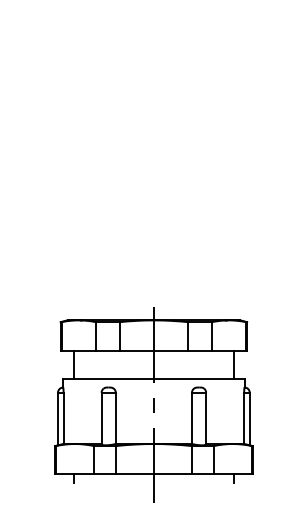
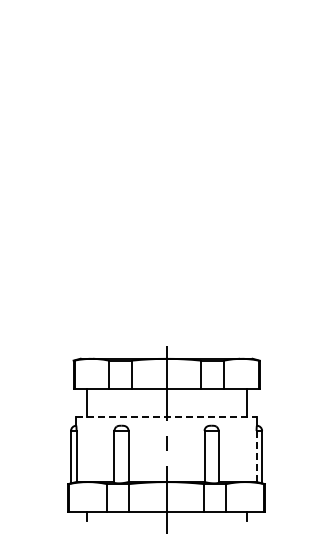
line: (154, 379) -> (167, 417), solid -> dashed
line: (244, 418) -> (256, 456), solid -> dashed

